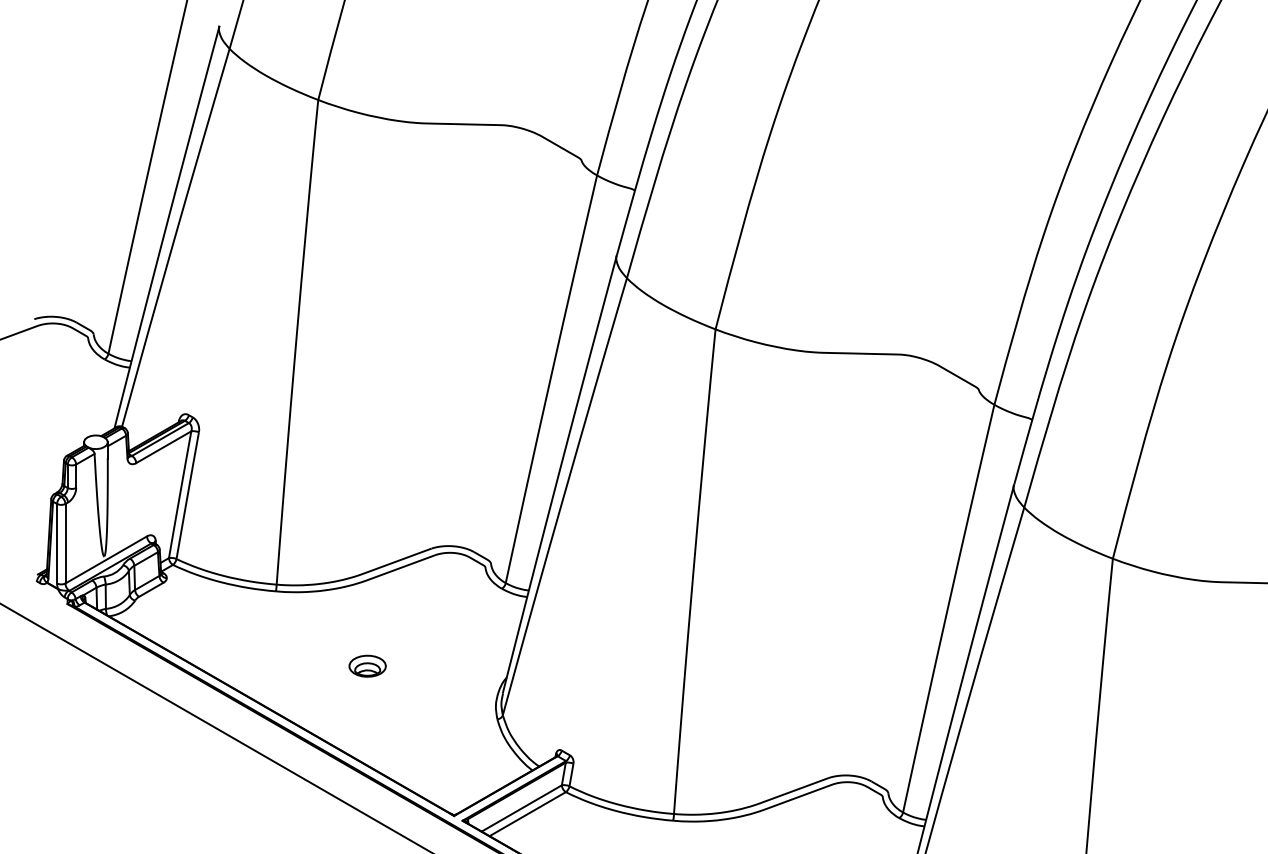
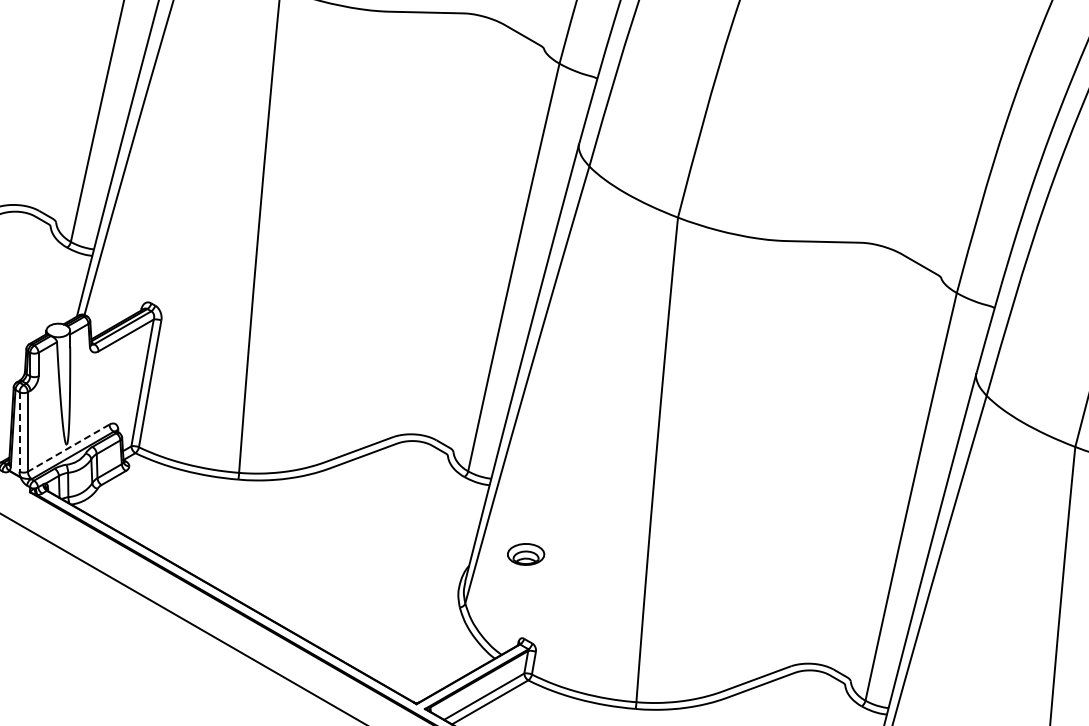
line: (57, 543) -> (19, 431), solid -> dashed
line: (105, 560) -> (67, 448), solid -> dashed
part: (367, 665) -> (525, 553), moved

